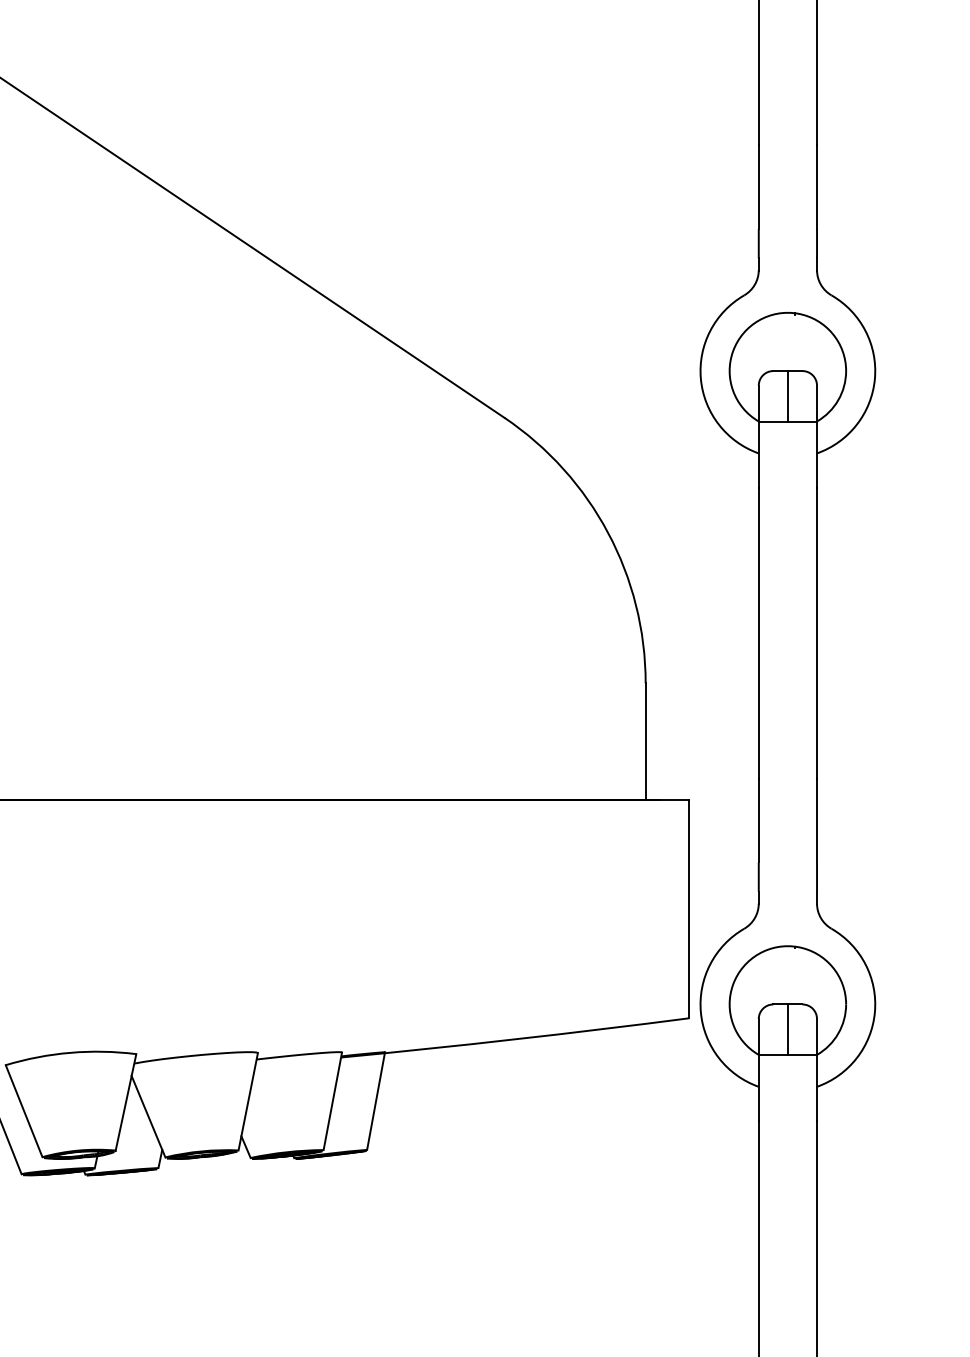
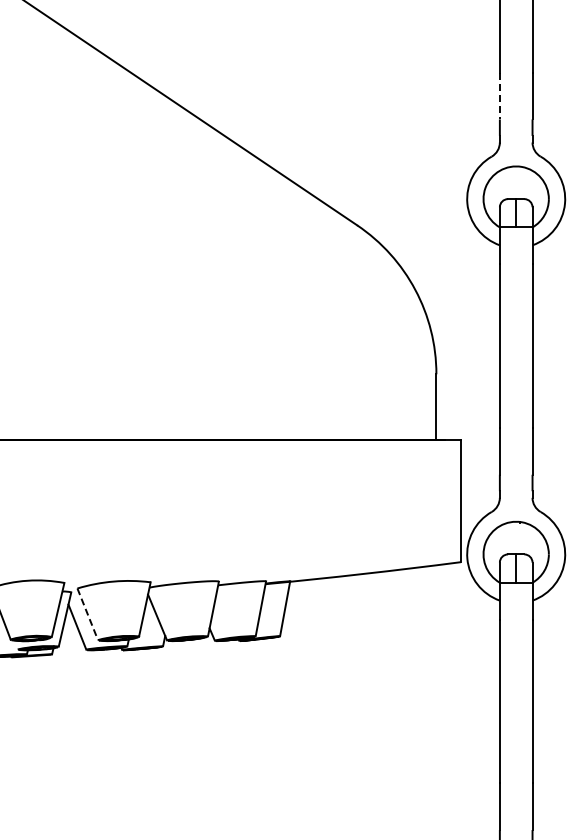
line: (758, 188) -> (499, 96), solid -> dashed
line: (23, 1111) -> (87, 614), solid -> dashed

